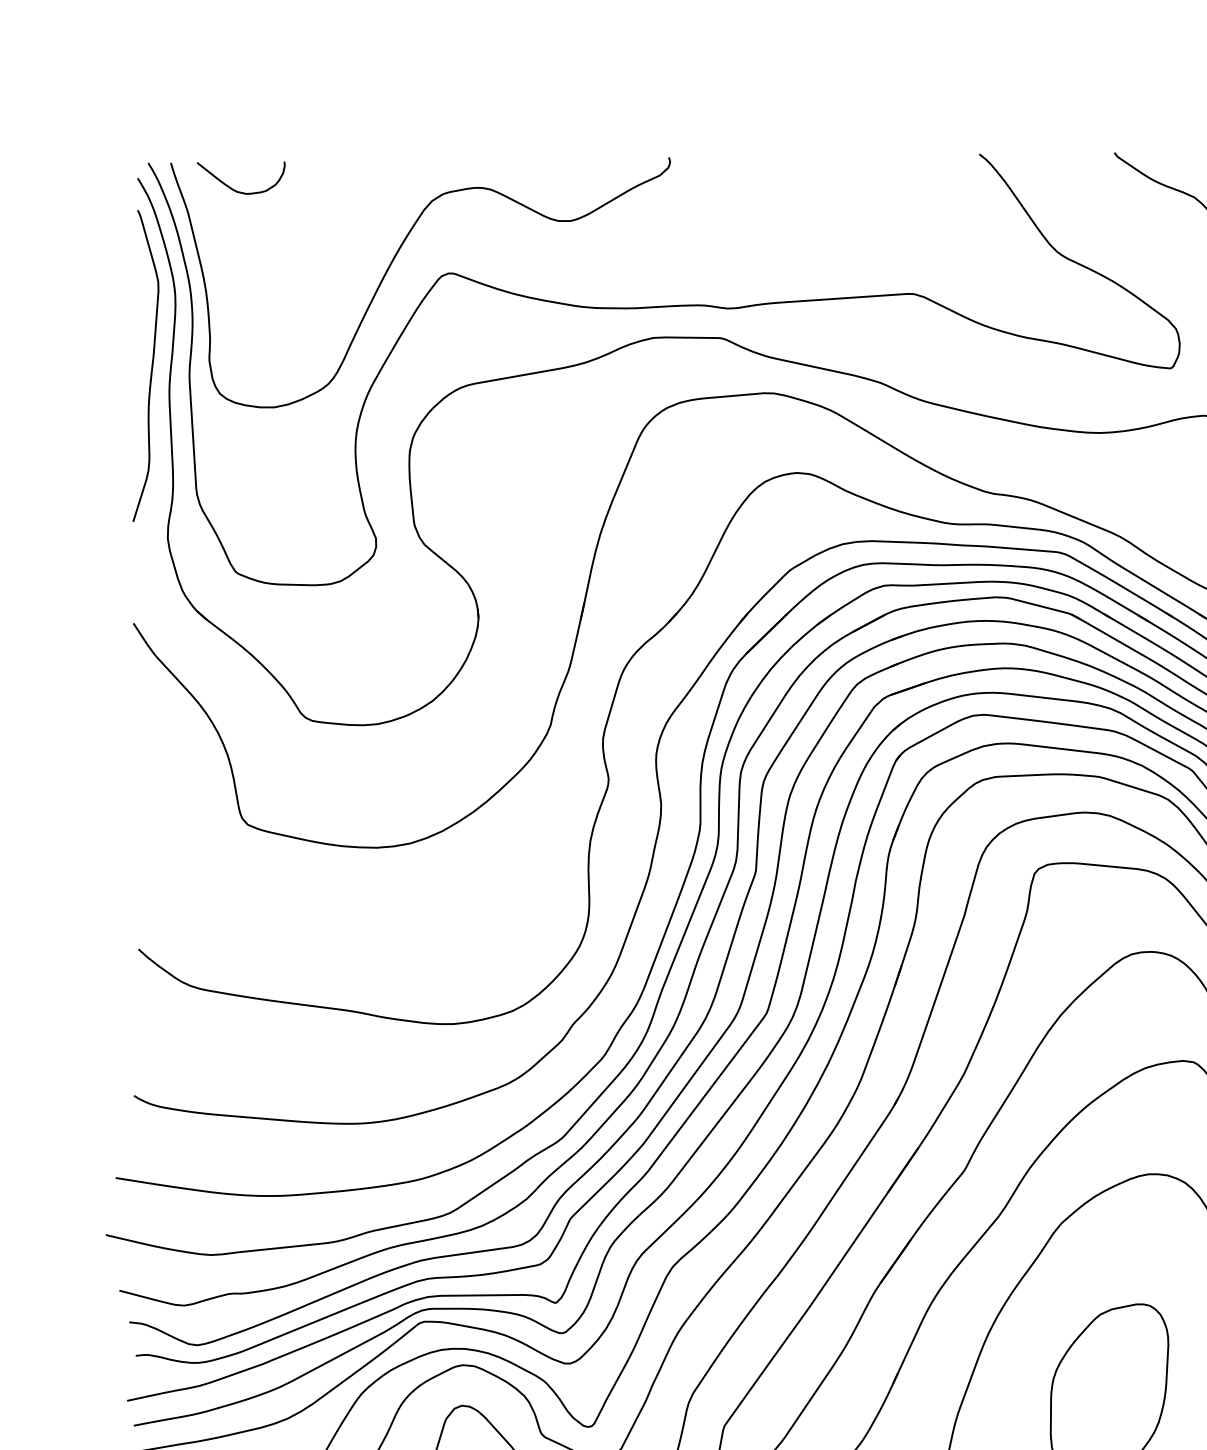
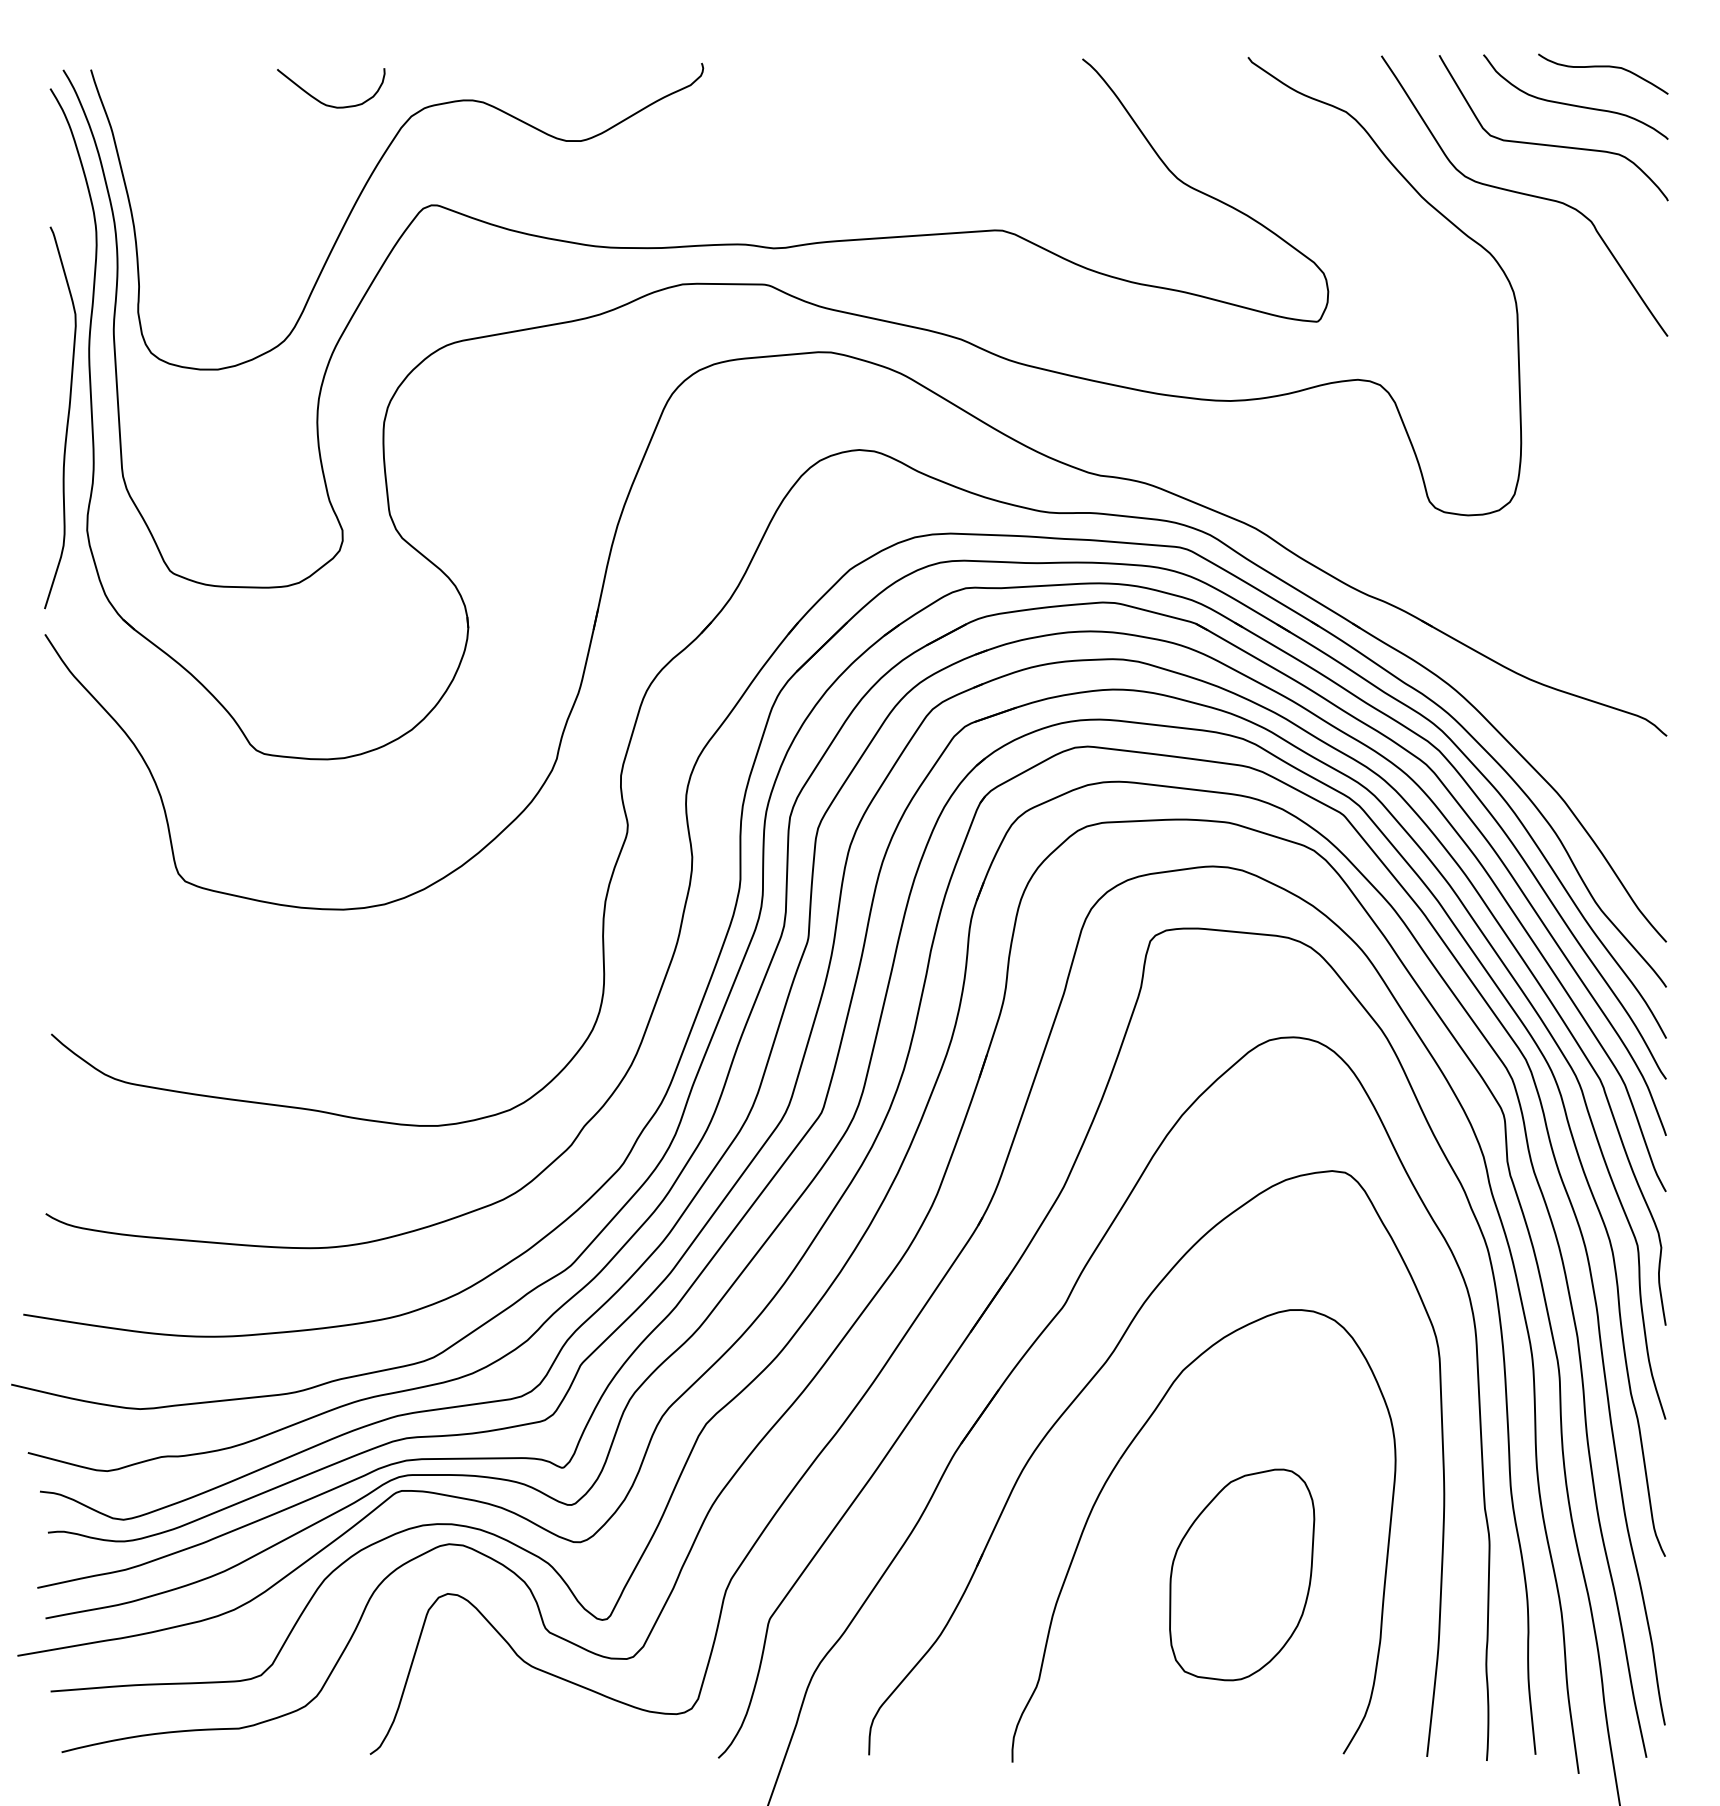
curve: (234, 189) -> (323, 102), moved
curve: (151, 365) -> (67, 417), moved

